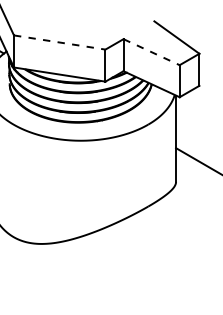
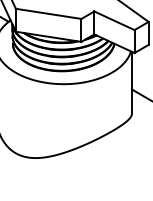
line: (60, 42) -> (49, 13), dashed -> solid
line: (151, 52) -> (114, 21), dashed -> solid

